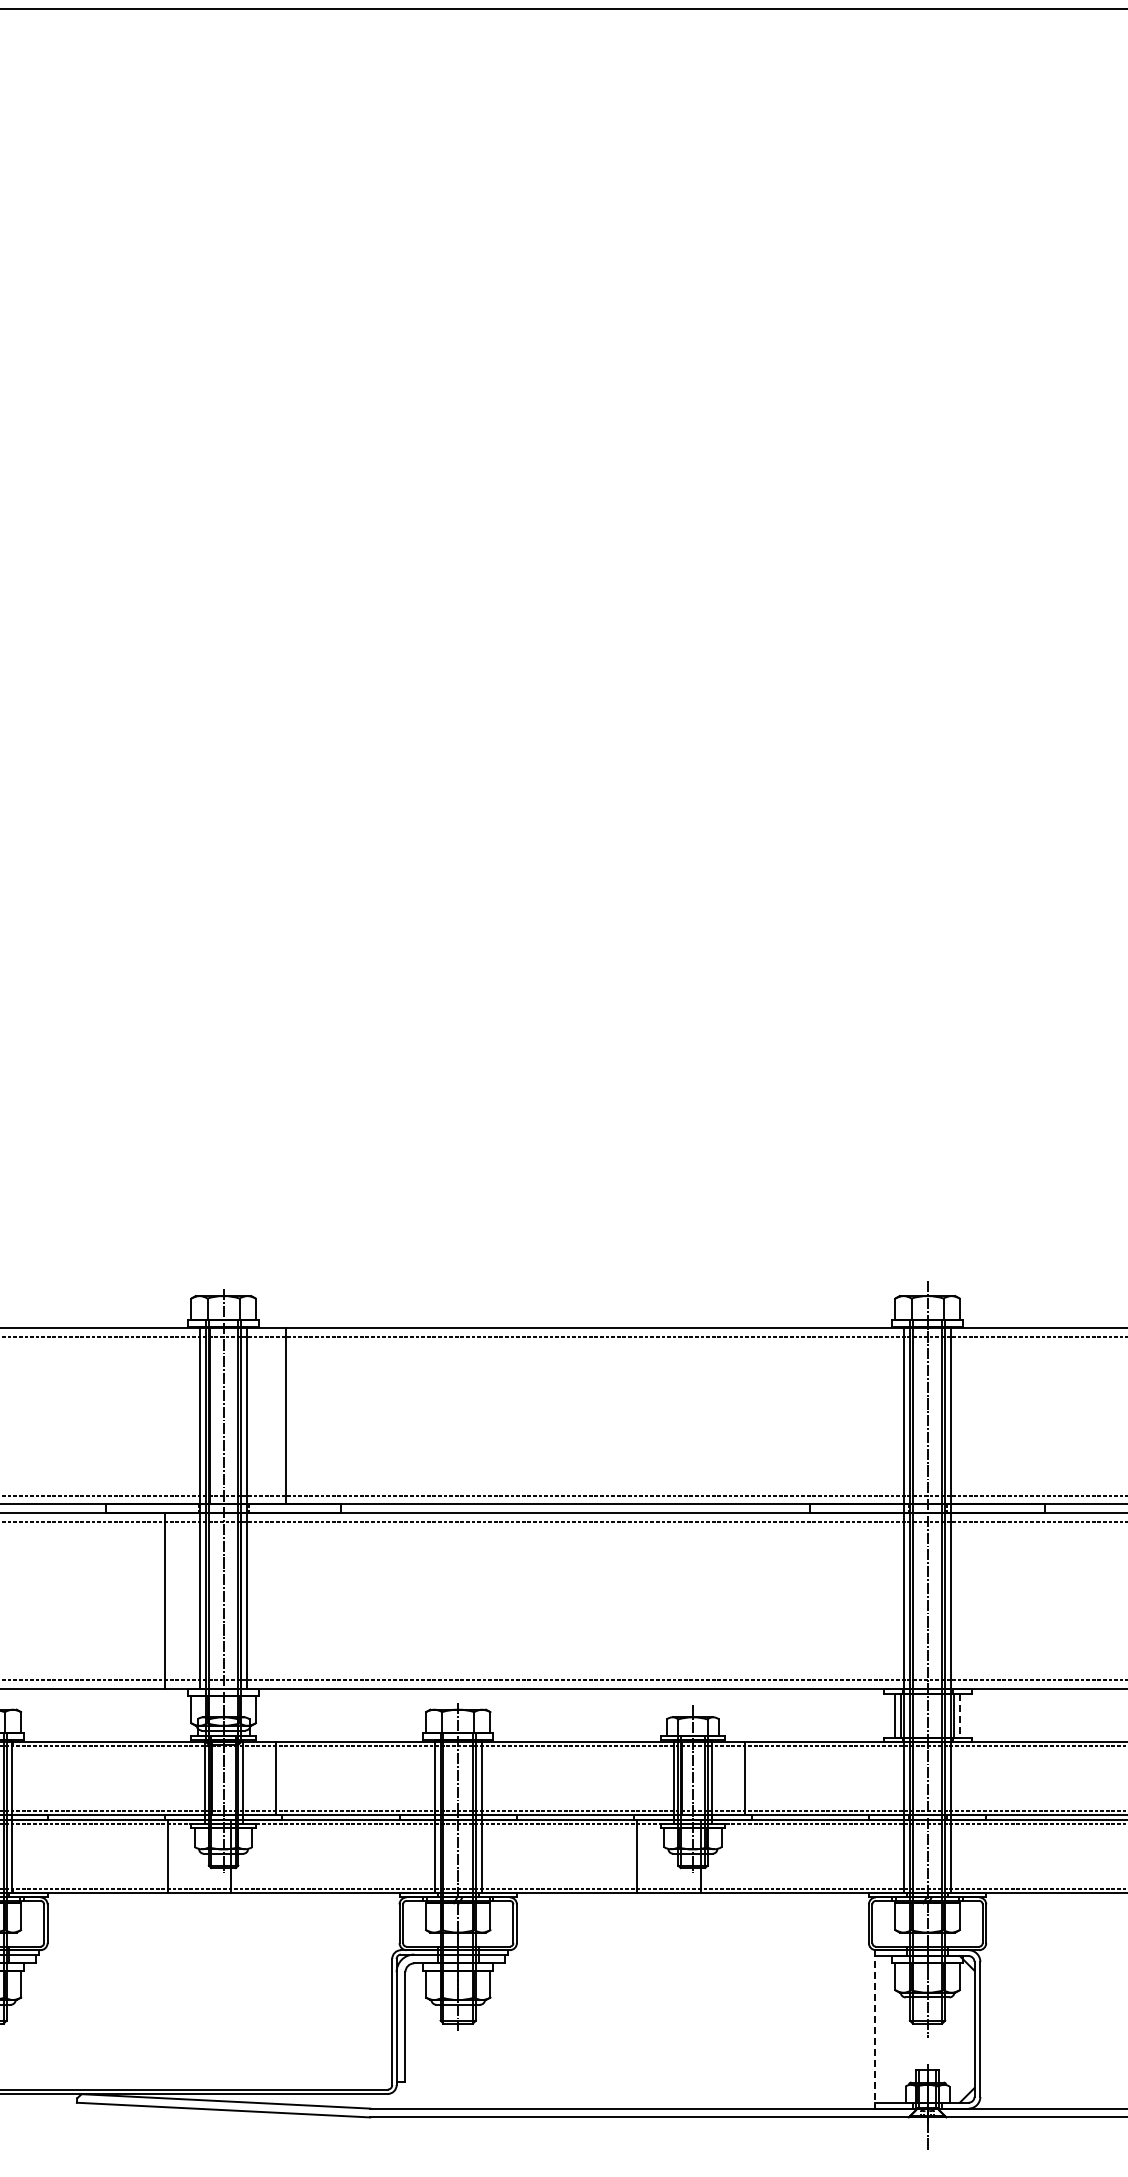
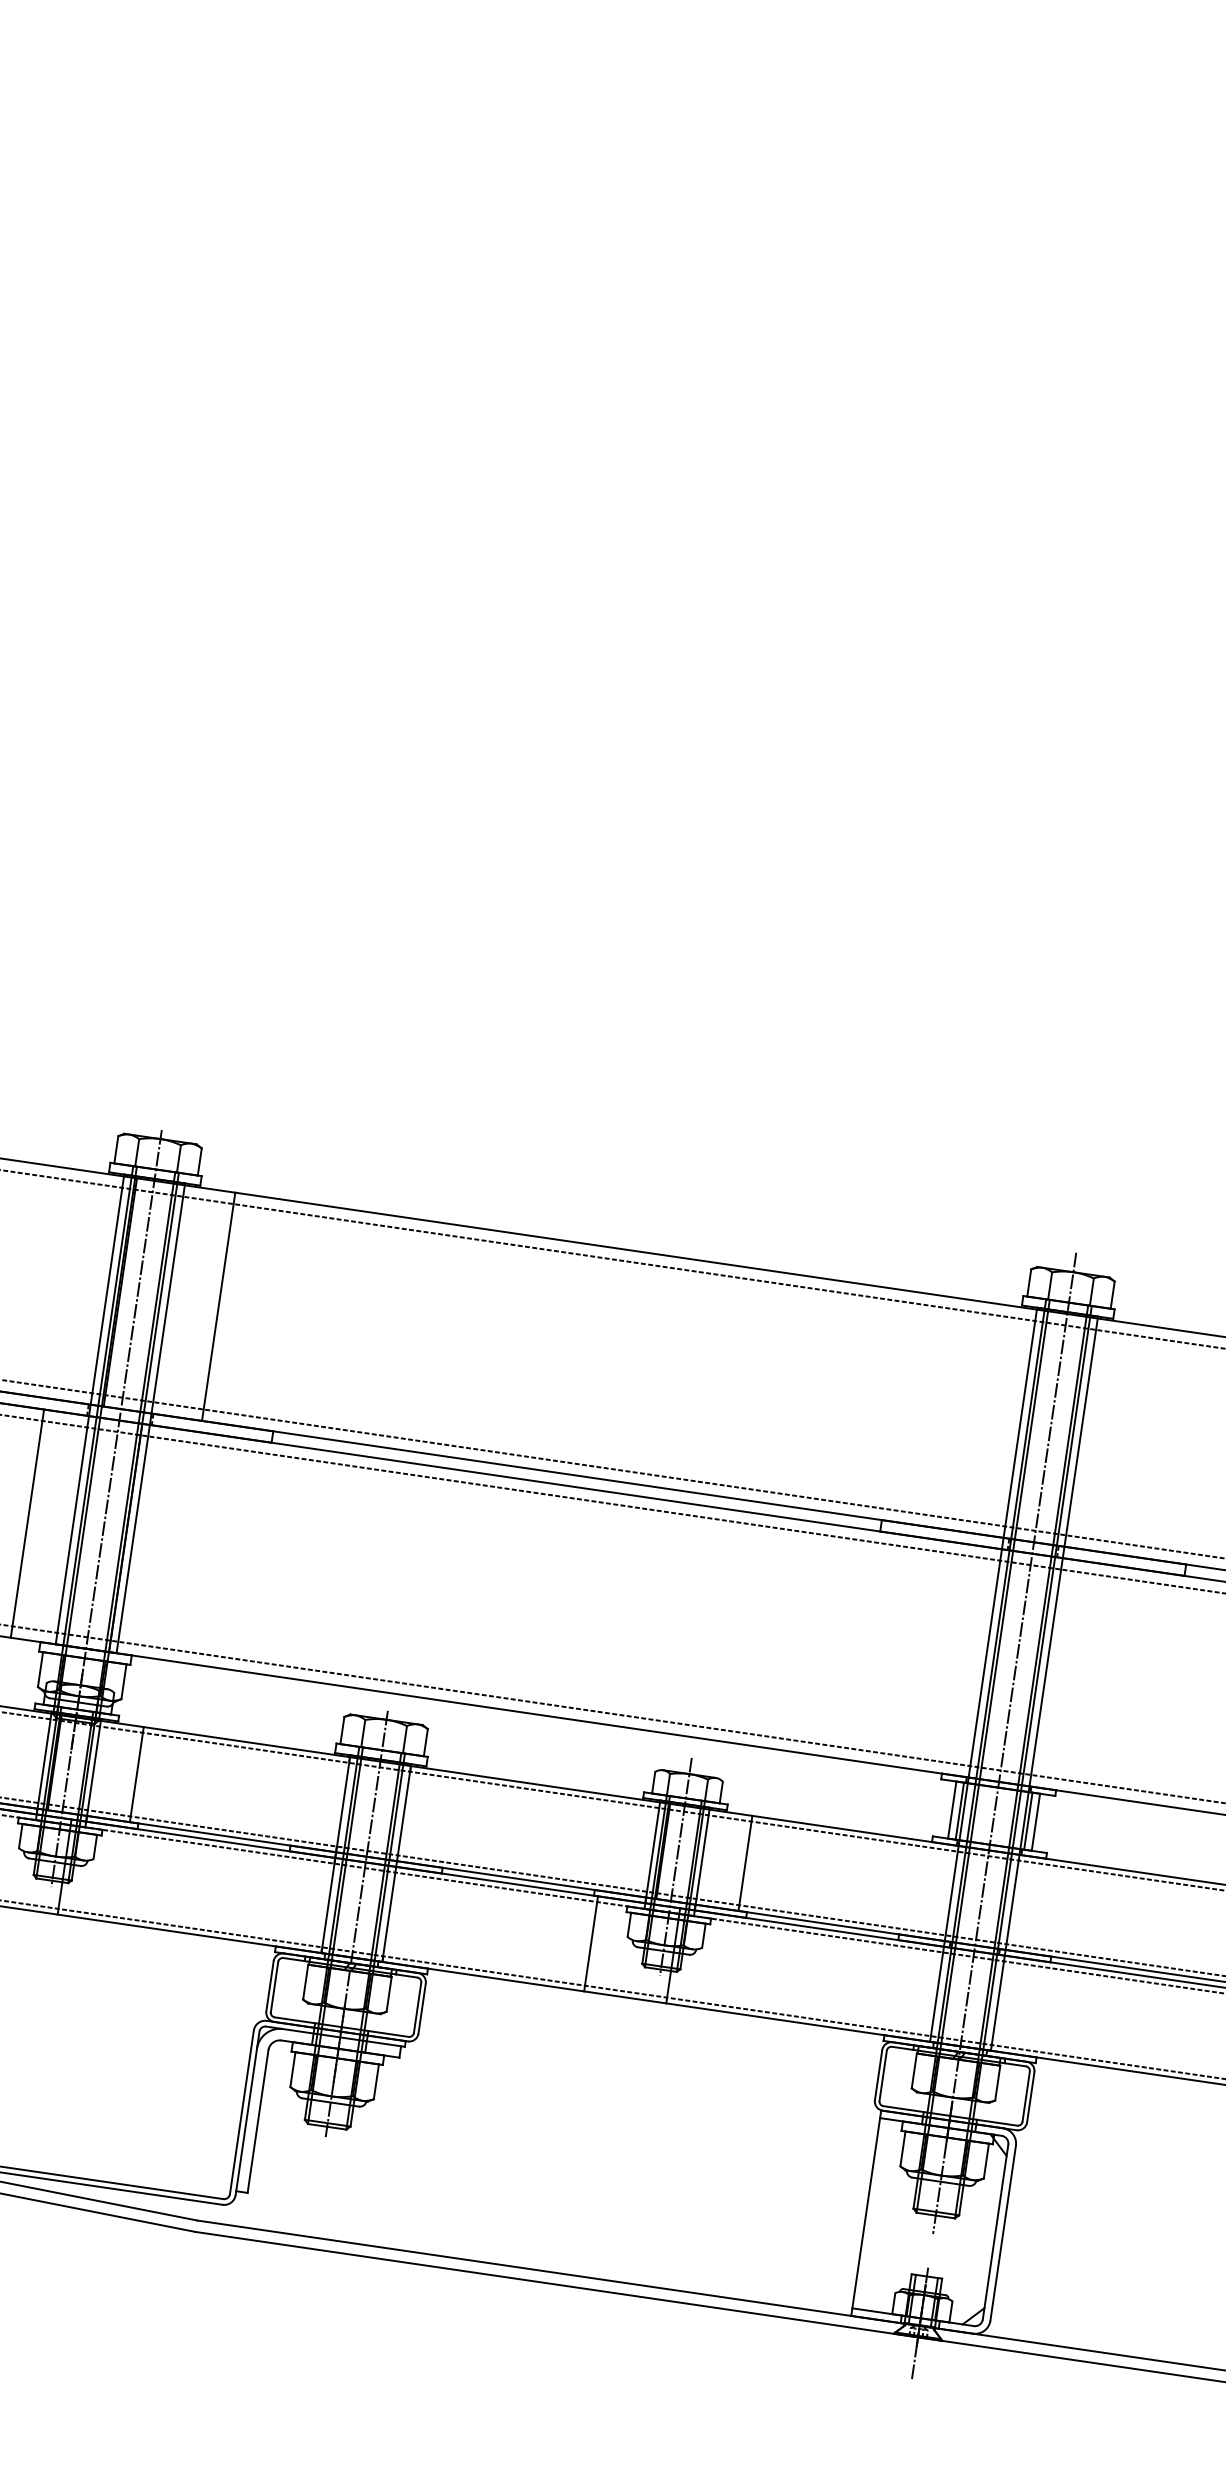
line: (959, 1715) -> (1035, 1822), dashed -> solid
line: (874, 2029) -> (865, 2213), dashed -> solid

